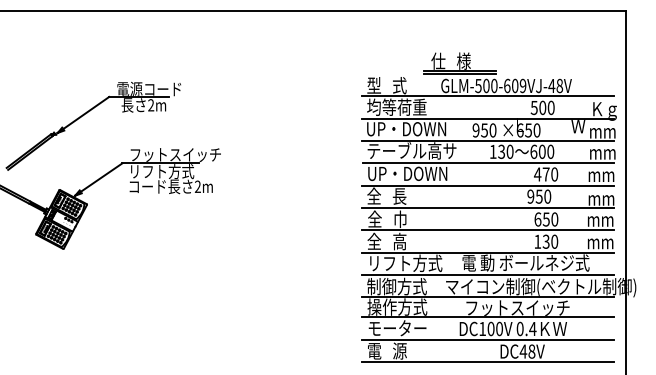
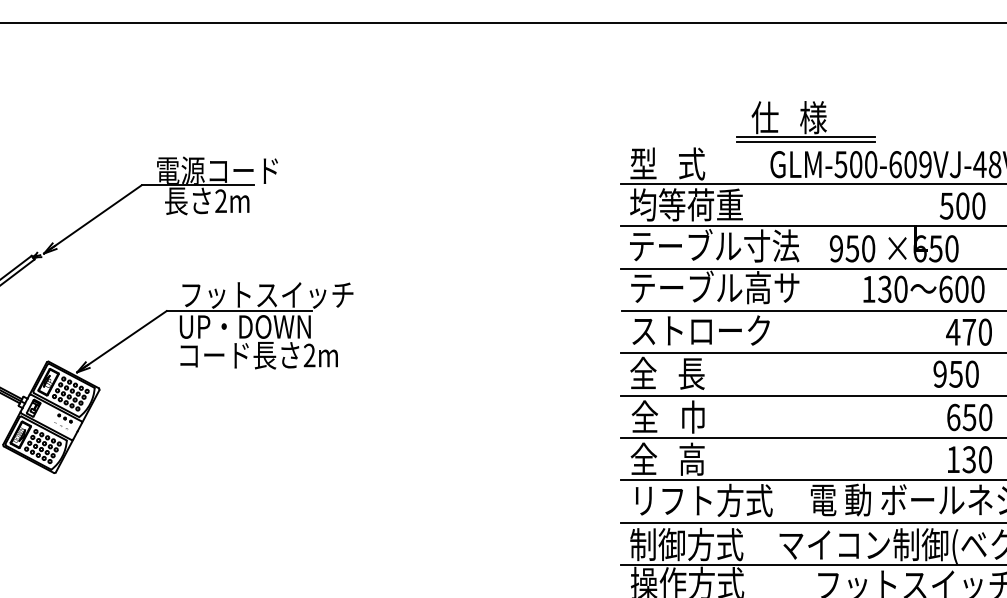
text: (411, 128) -> (714, 245), UP・DOWN -> テーブル寸法
text: (163, 171) -> (244, 326), リフト方式 -> UP・DOWN
text: (407, 173) -> (706, 330), UP・DOWN -> ストローク

